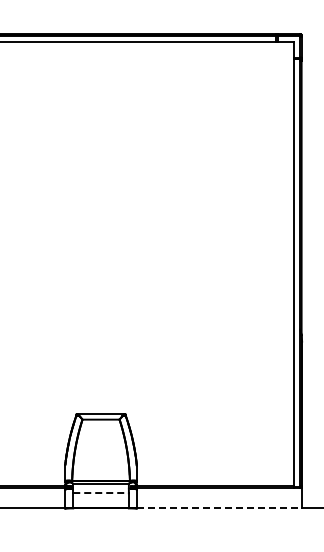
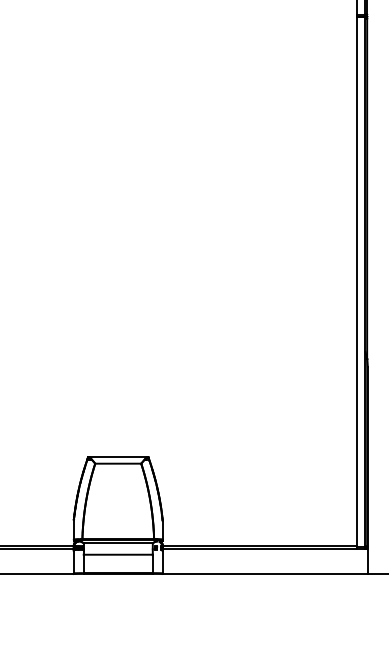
line: (101, 493) -> (118, 555), dashed -> solid
line: (219, 508) -> (265, 573), dashed -> solid

